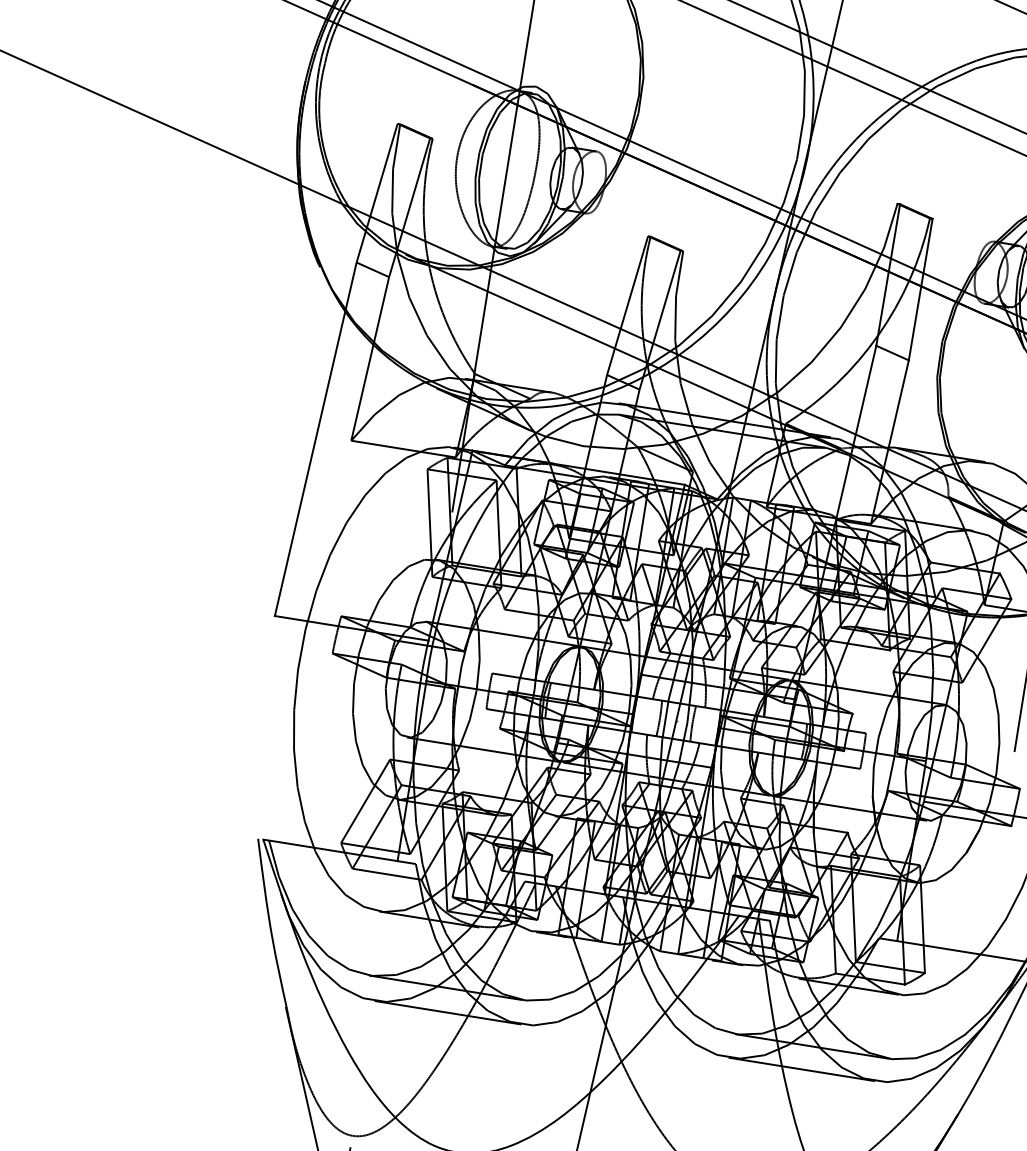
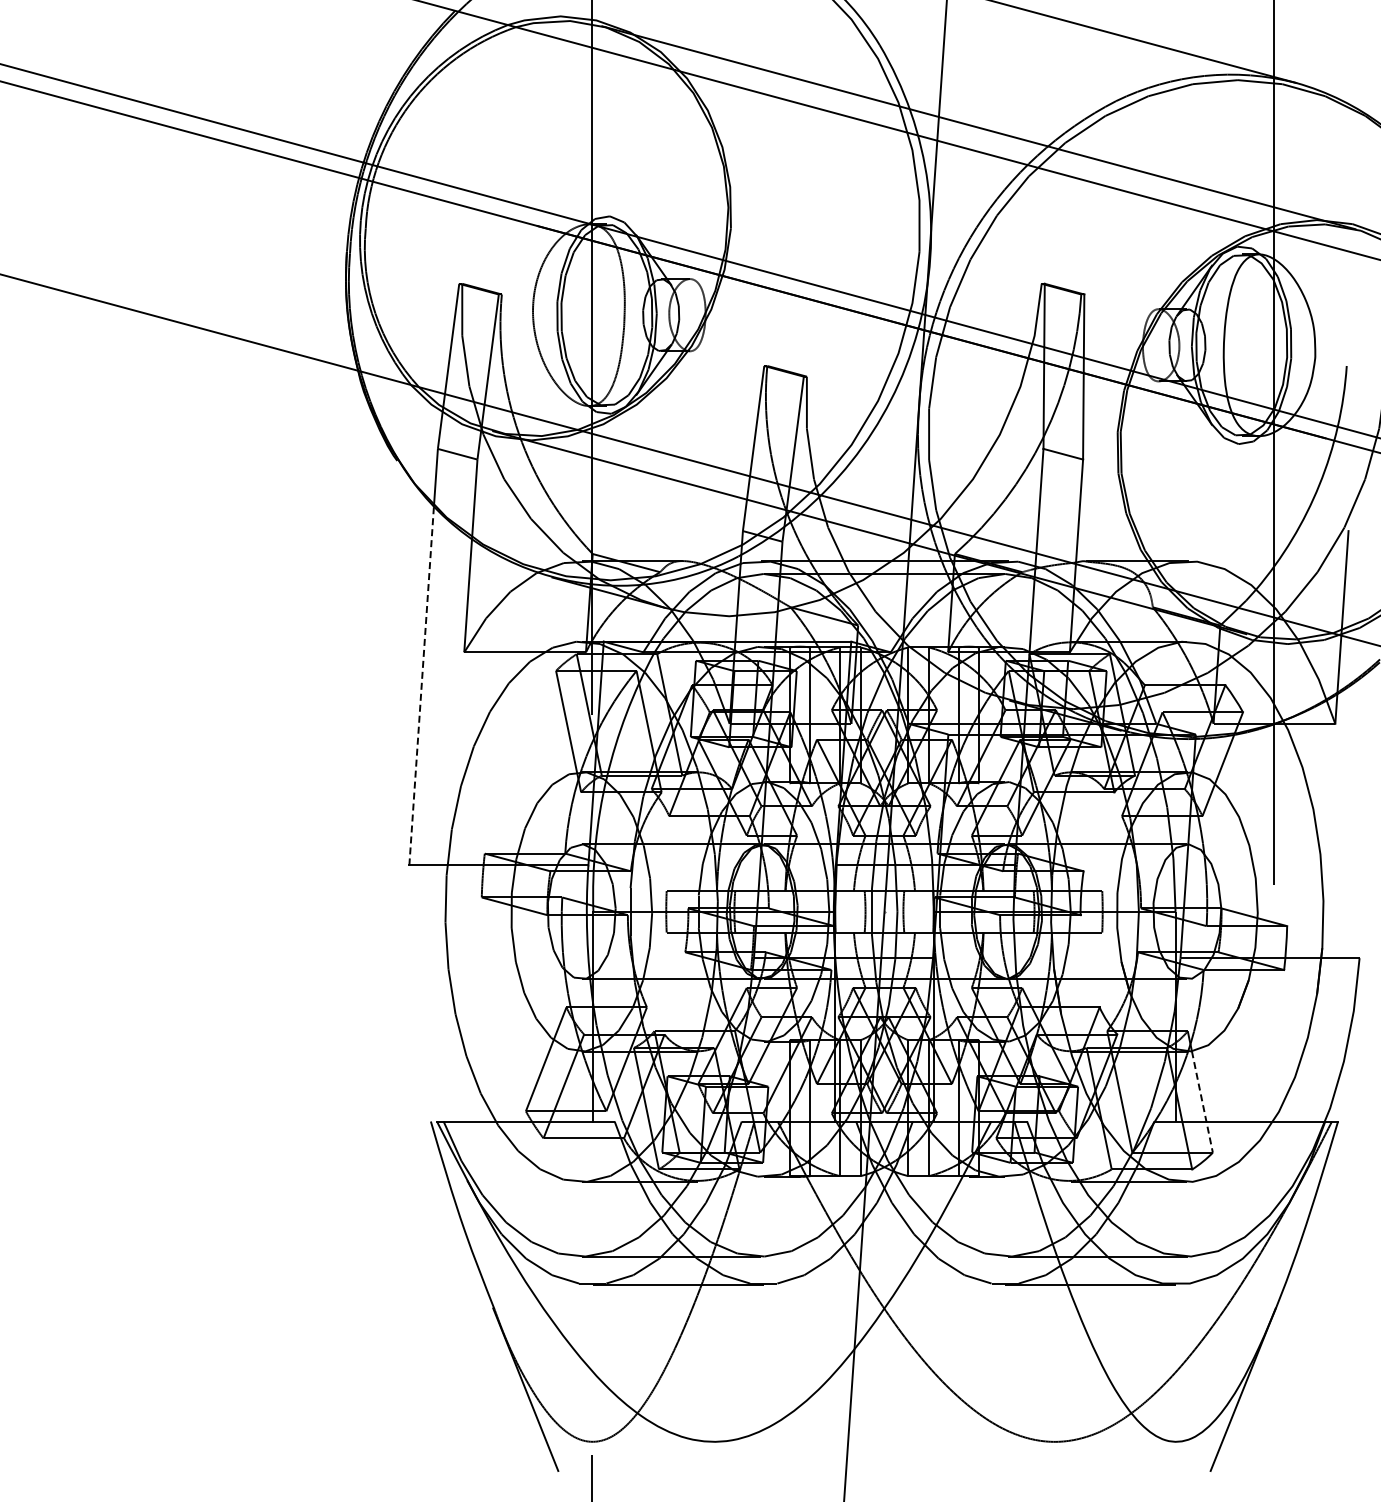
line: (310, 463) -> (421, 685), solid -> dashed
line: (922, 928) -> (1202, 1102), solid -> dashed

